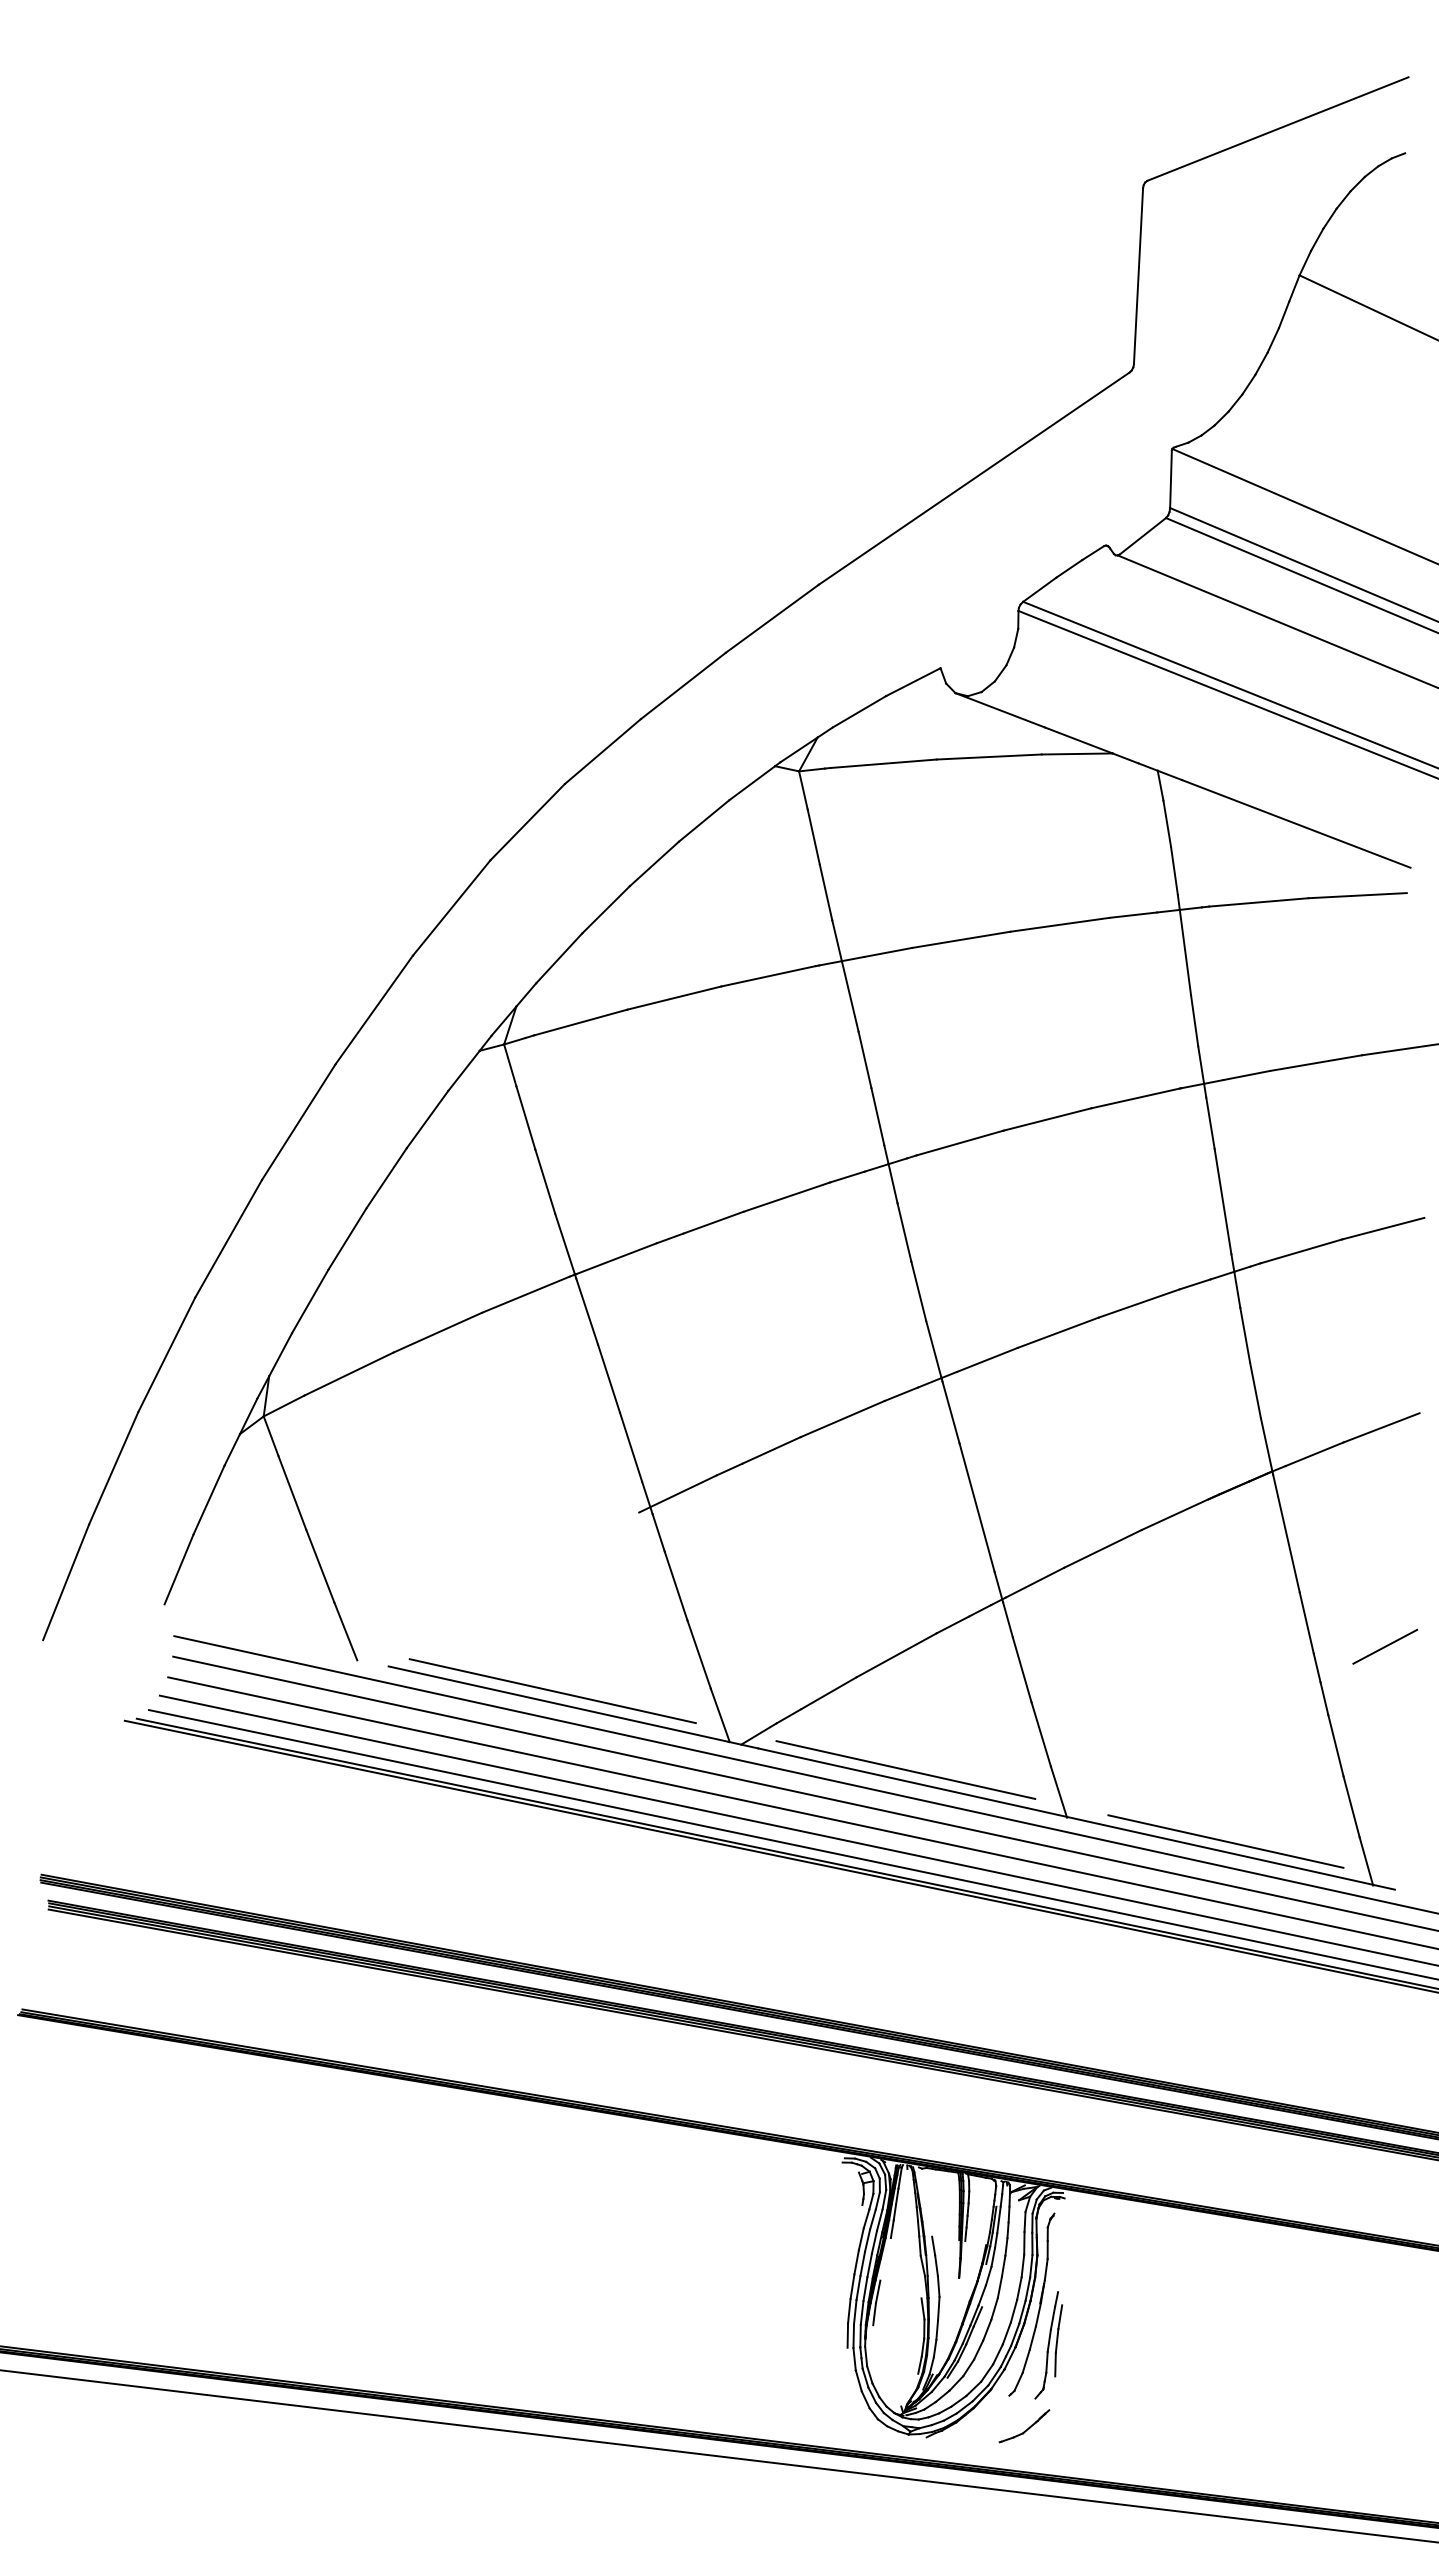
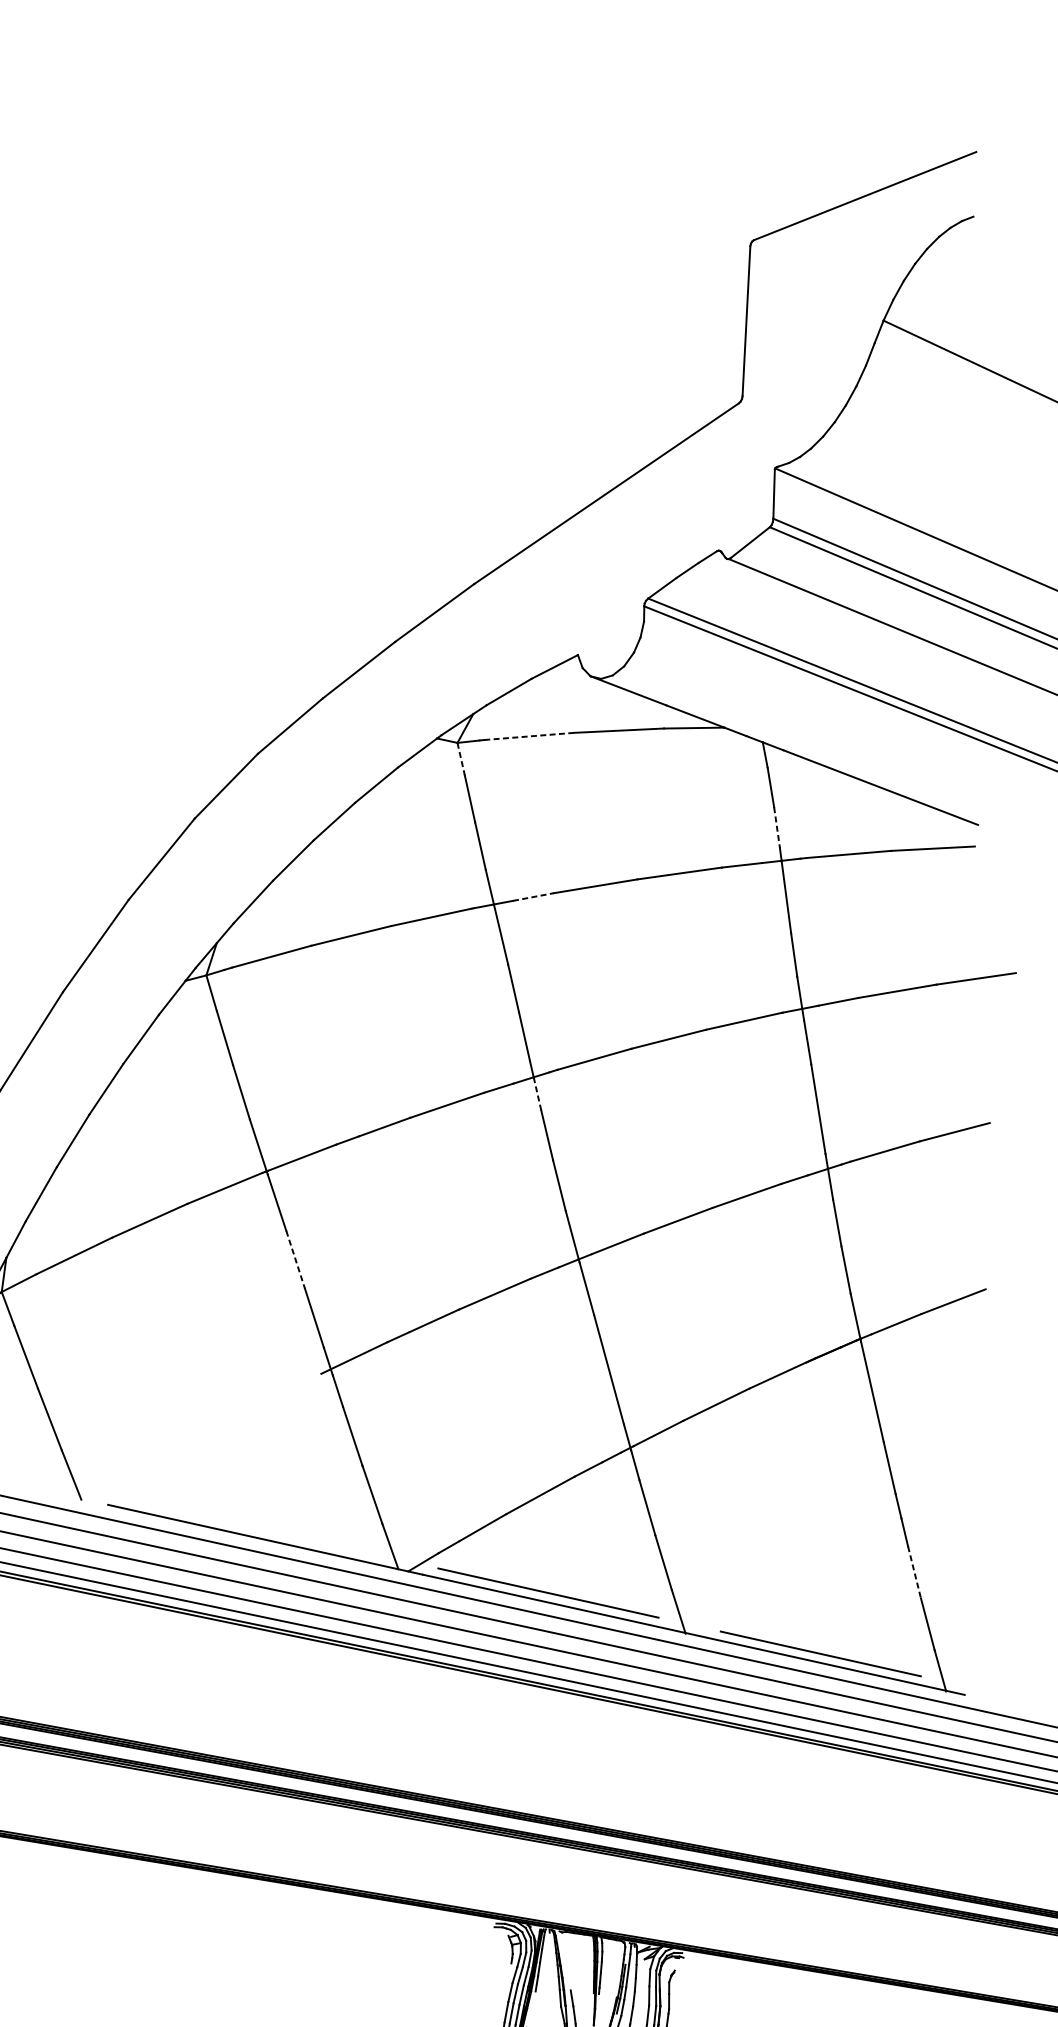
line: (884, 763) -> (530, 736), solid -> dashed
line: (803, 790) -> (461, 759), solid -> dashed
line: (1174, 871) -> (777, 828), solid -> dashed
line: (888, 952) -> (533, 897), solid -> dashed
line: (893, 1183) -> (537, 1093), solid -> dashed
line: (609, 1378) -> (296, 1259), solid -> dashed
line: (1385, 1646) -> (956, 1487), removed
line: (552, 1691) -> (247, 1526), removed
line: (1335, 1745) -> (914, 1572), solid -> dashed

